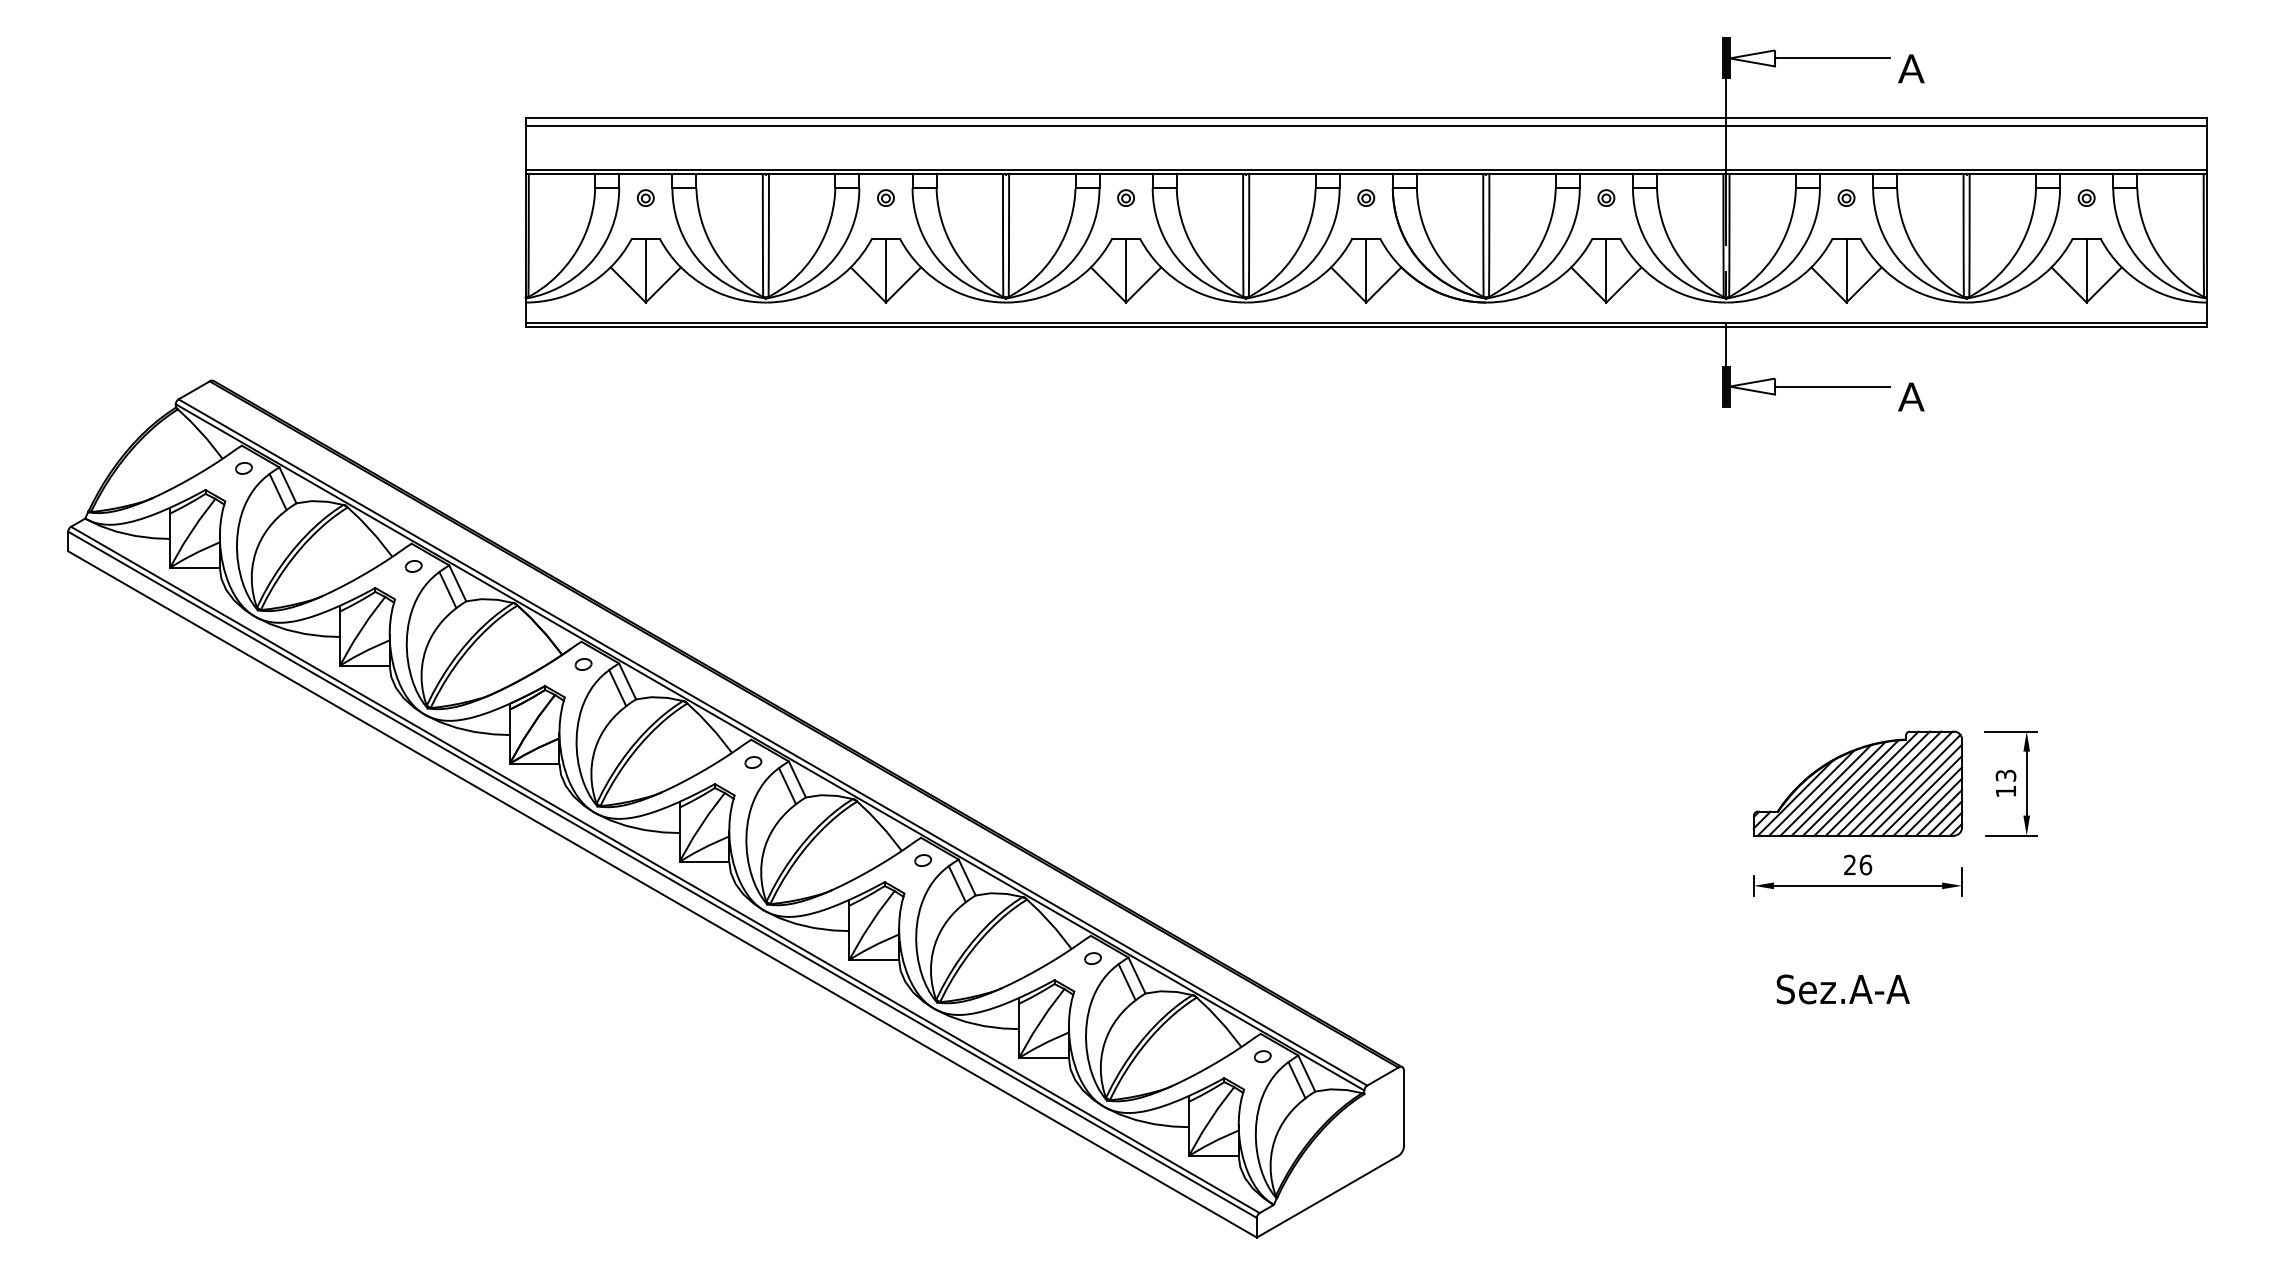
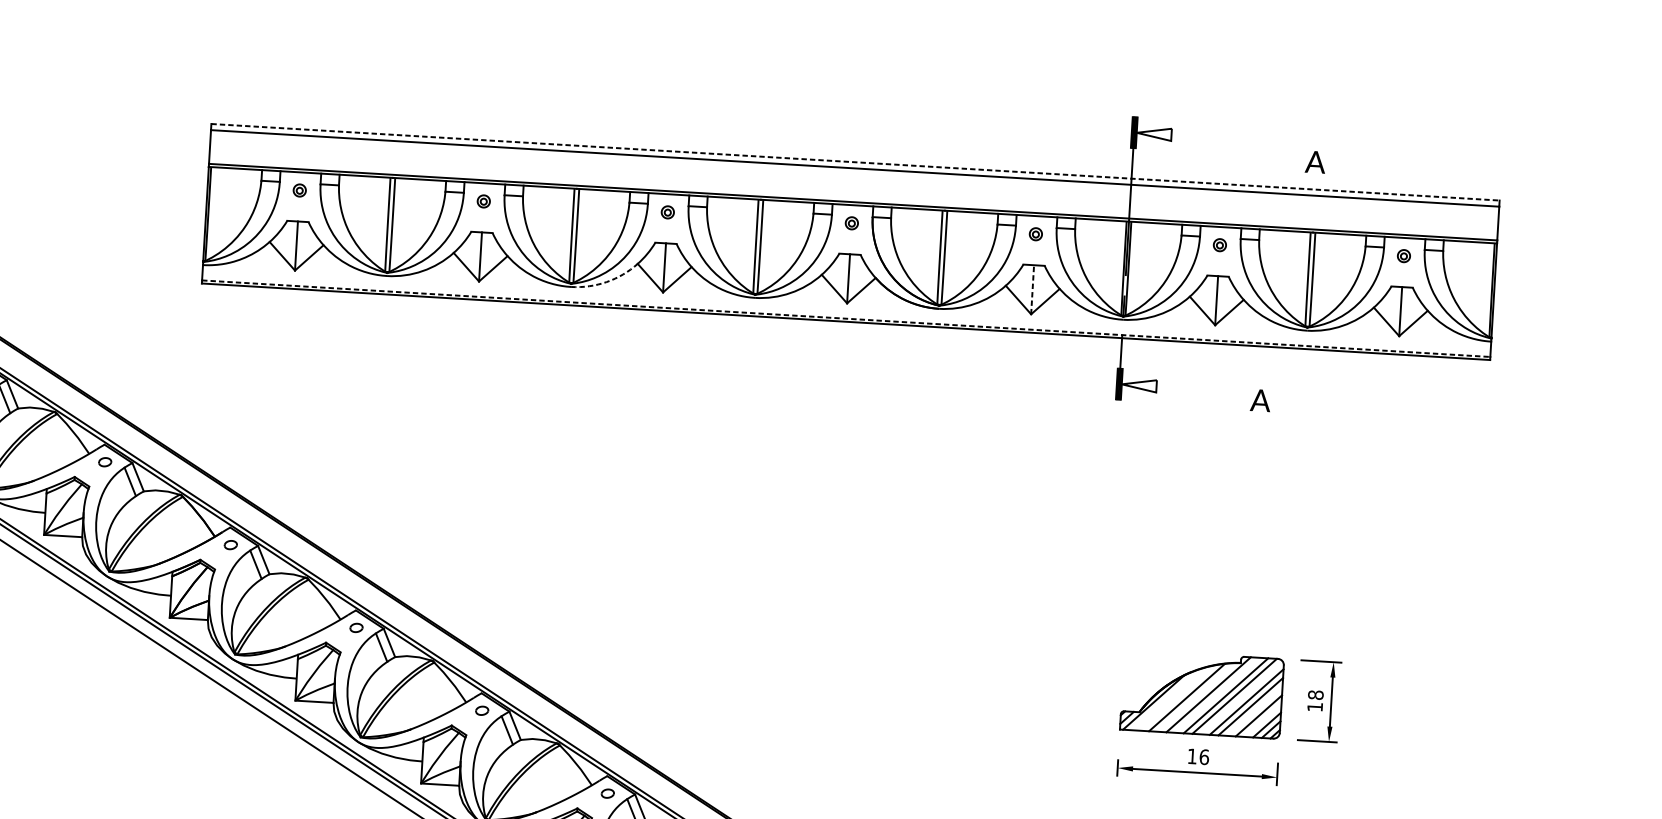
line: (1832, 58) -> (1215, 137), removed
text: (1911, 68) -> (1315, 161), moved
line: (1366, 118) -> (855, 162), solid -> dashed
line: (1606, 270) -> (1032, 289), solid -> dashed
arc: (1051, 293) -> (606, 282), solid -> dashed
line: (1366, 322) -> (846, 318), solid -> dashed
line: (1832, 386) -> (1200, 388), removed
text: (2005, 775) -> (1315, 694), 13 -> 18
line: (1877, 783) -> (1217, 695), removed
line: (1909, 784) -> (1241, 697), removed
line: (1850, 787) -> (1196, 697), removed
line: (1825, 790) -> (1176, 698), removed
line: (1811, 792) -> (1166, 699), removed
line: (1927, 801) -> (1254, 711), removed
line: (1939, 812) -> (1263, 720), removed
text: (1849, 864) -> (1191, 756), 26 -> 16

